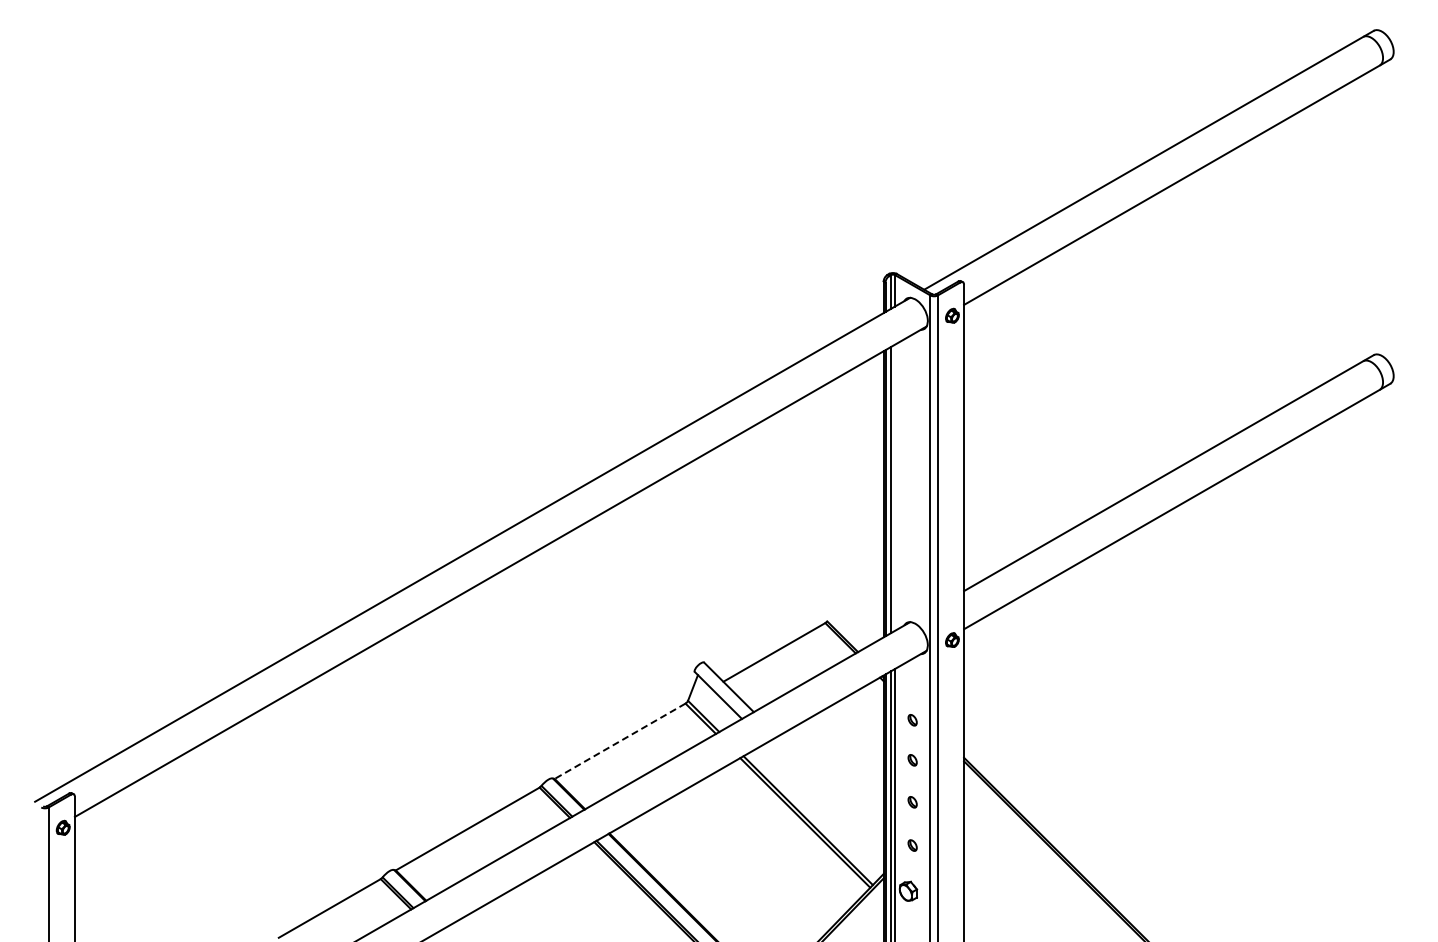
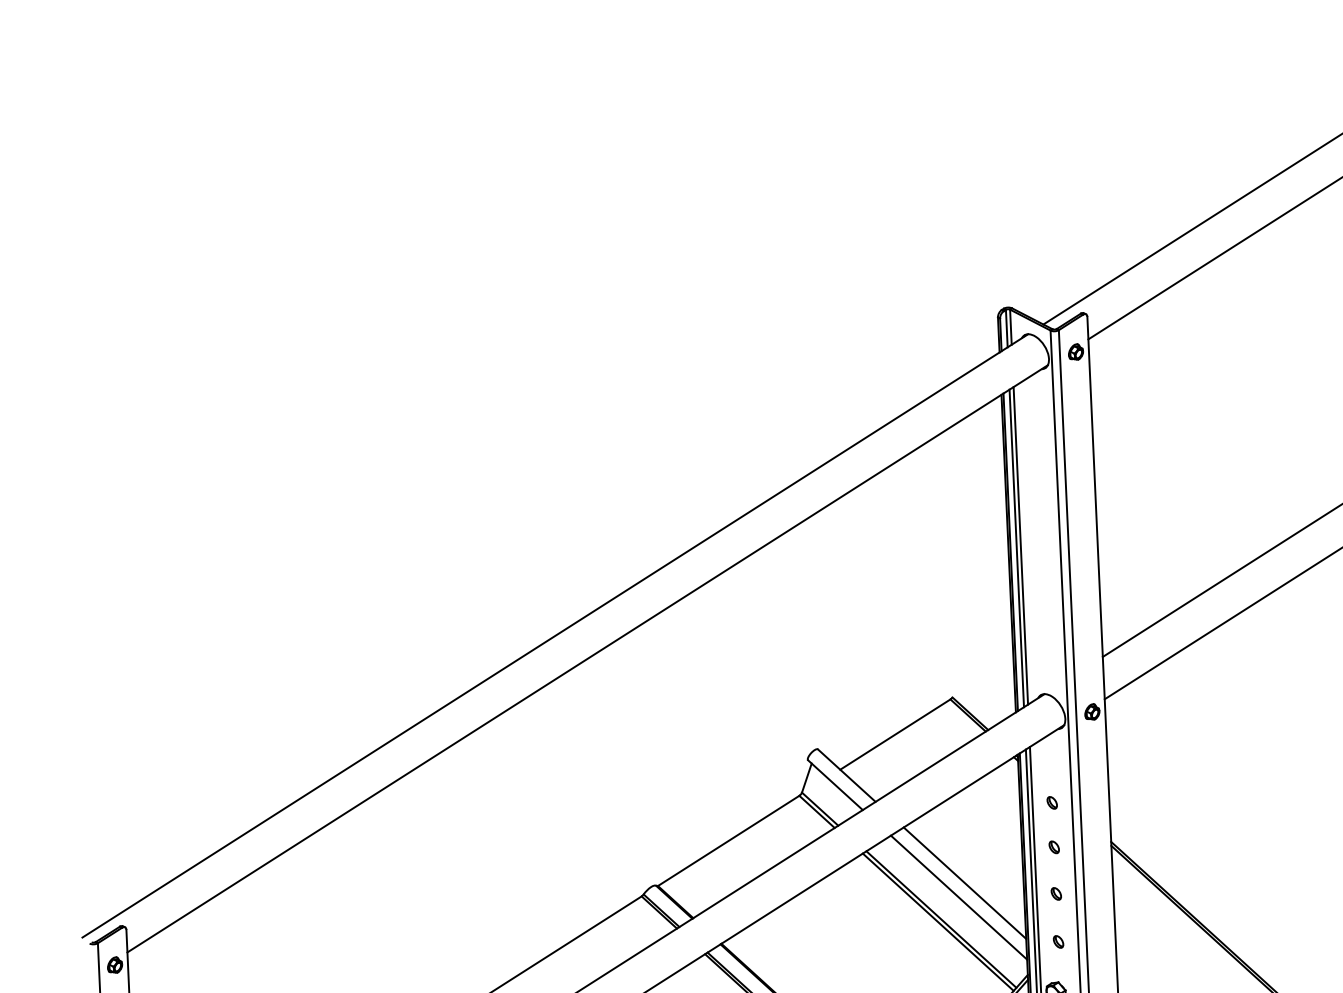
line: (894, 487) -> (1020, 545), added
line: (619, 741) -> (727, 841), dashed -> solid
line: (830, 788) -> (964, 882), added
line: (824, 801) -> (958, 897), added

